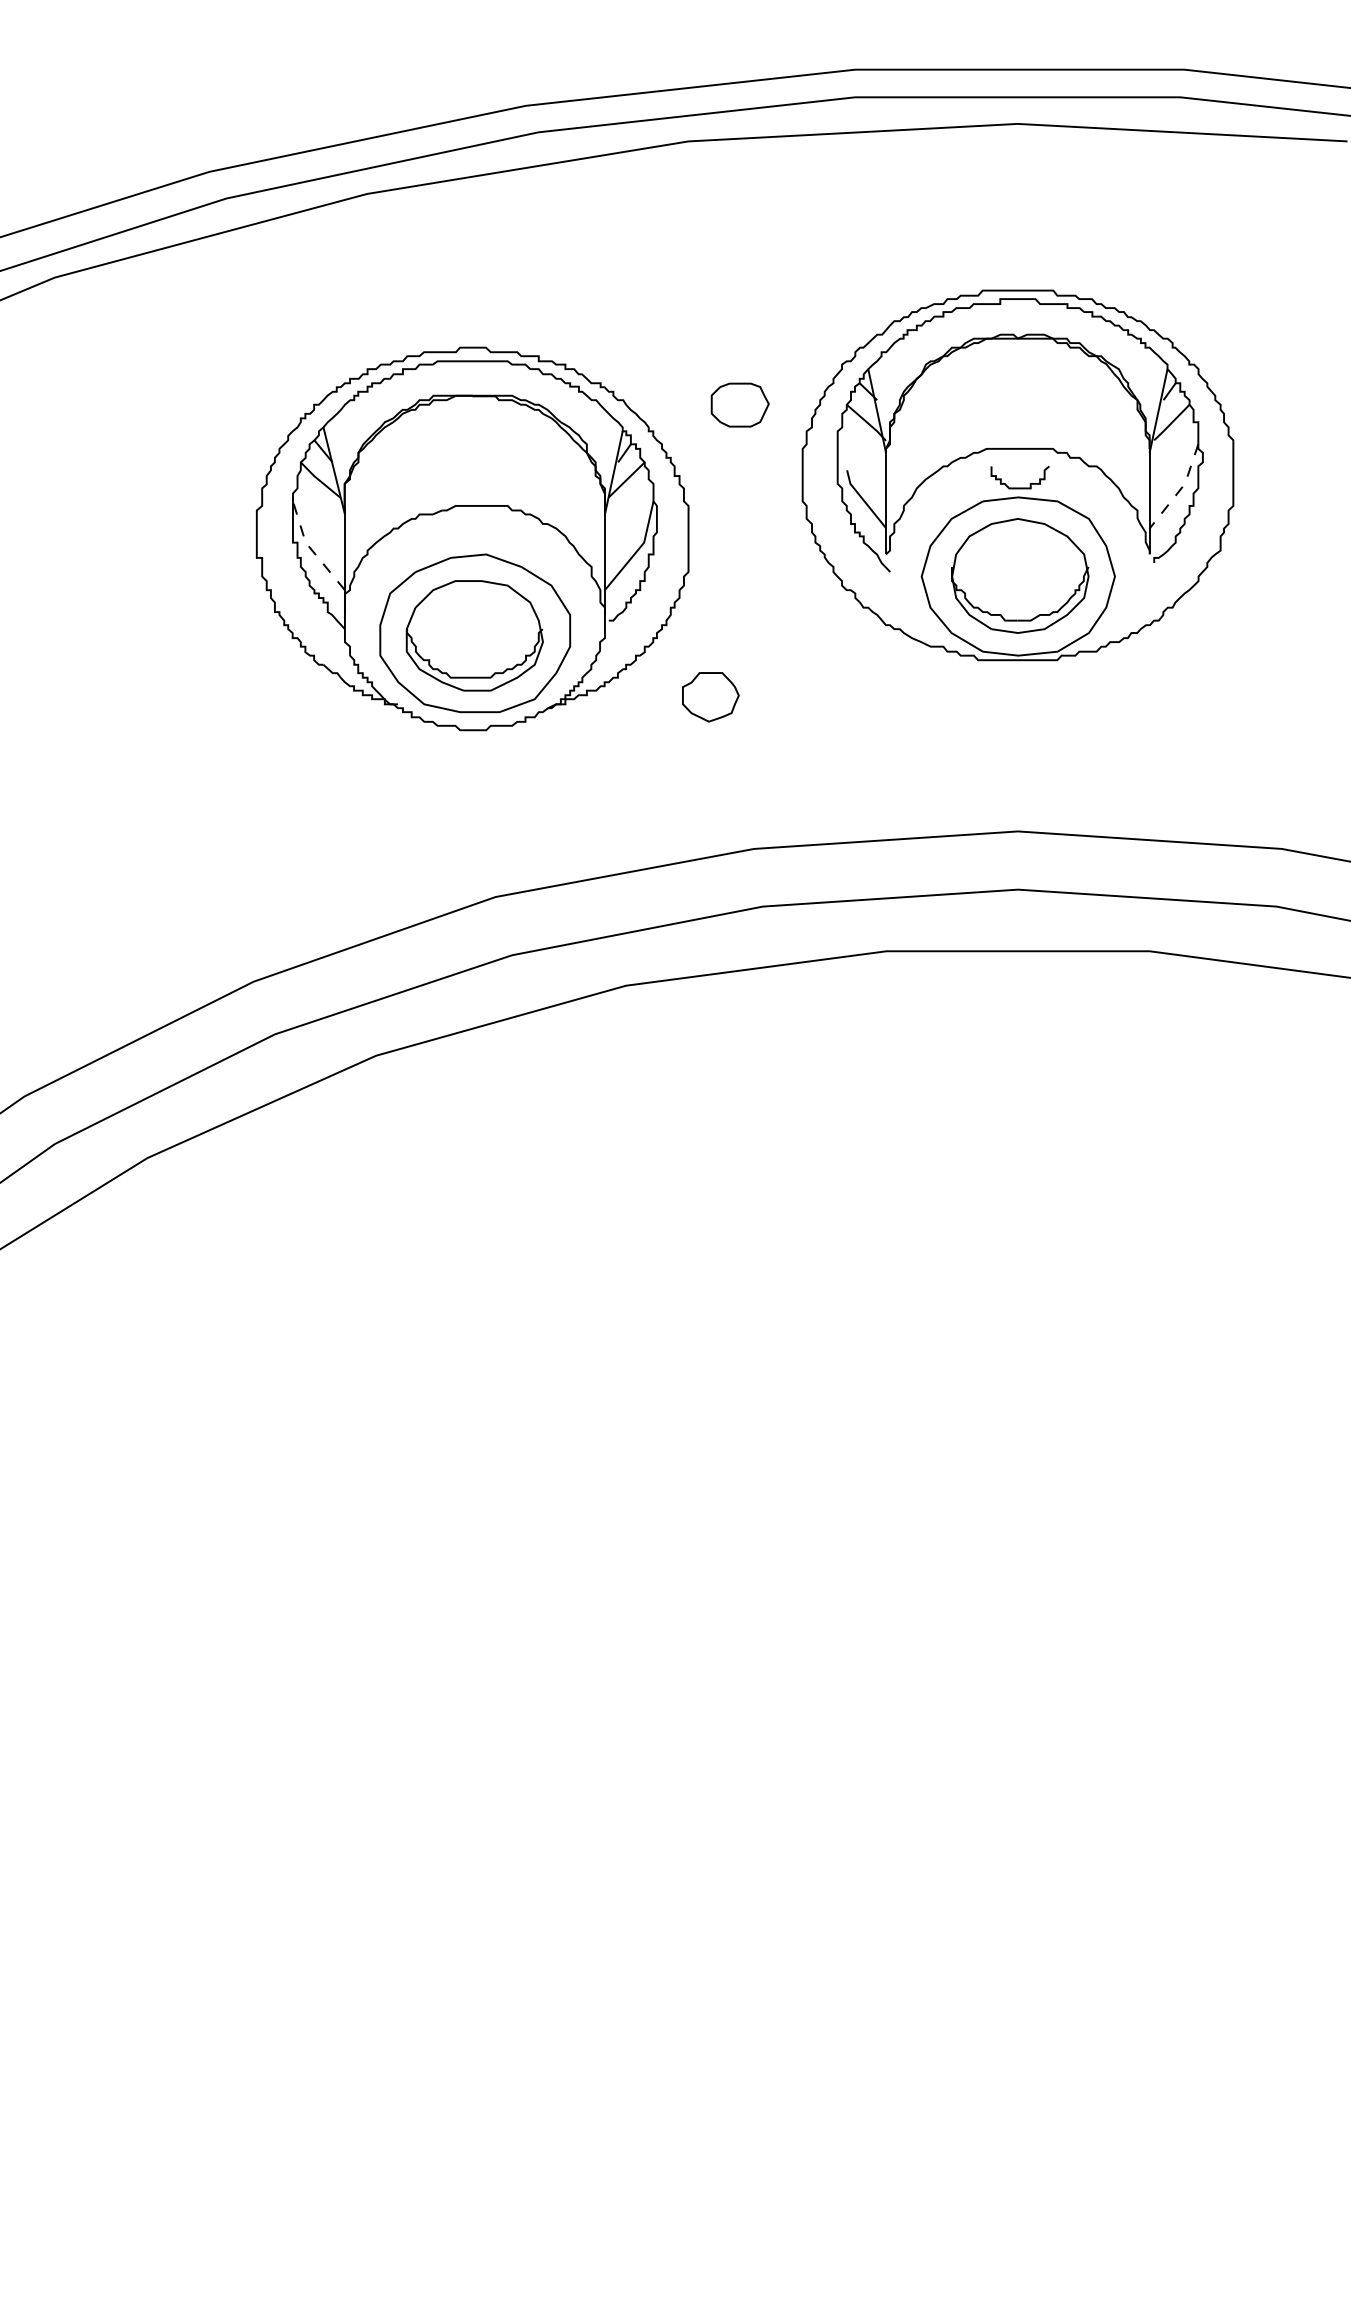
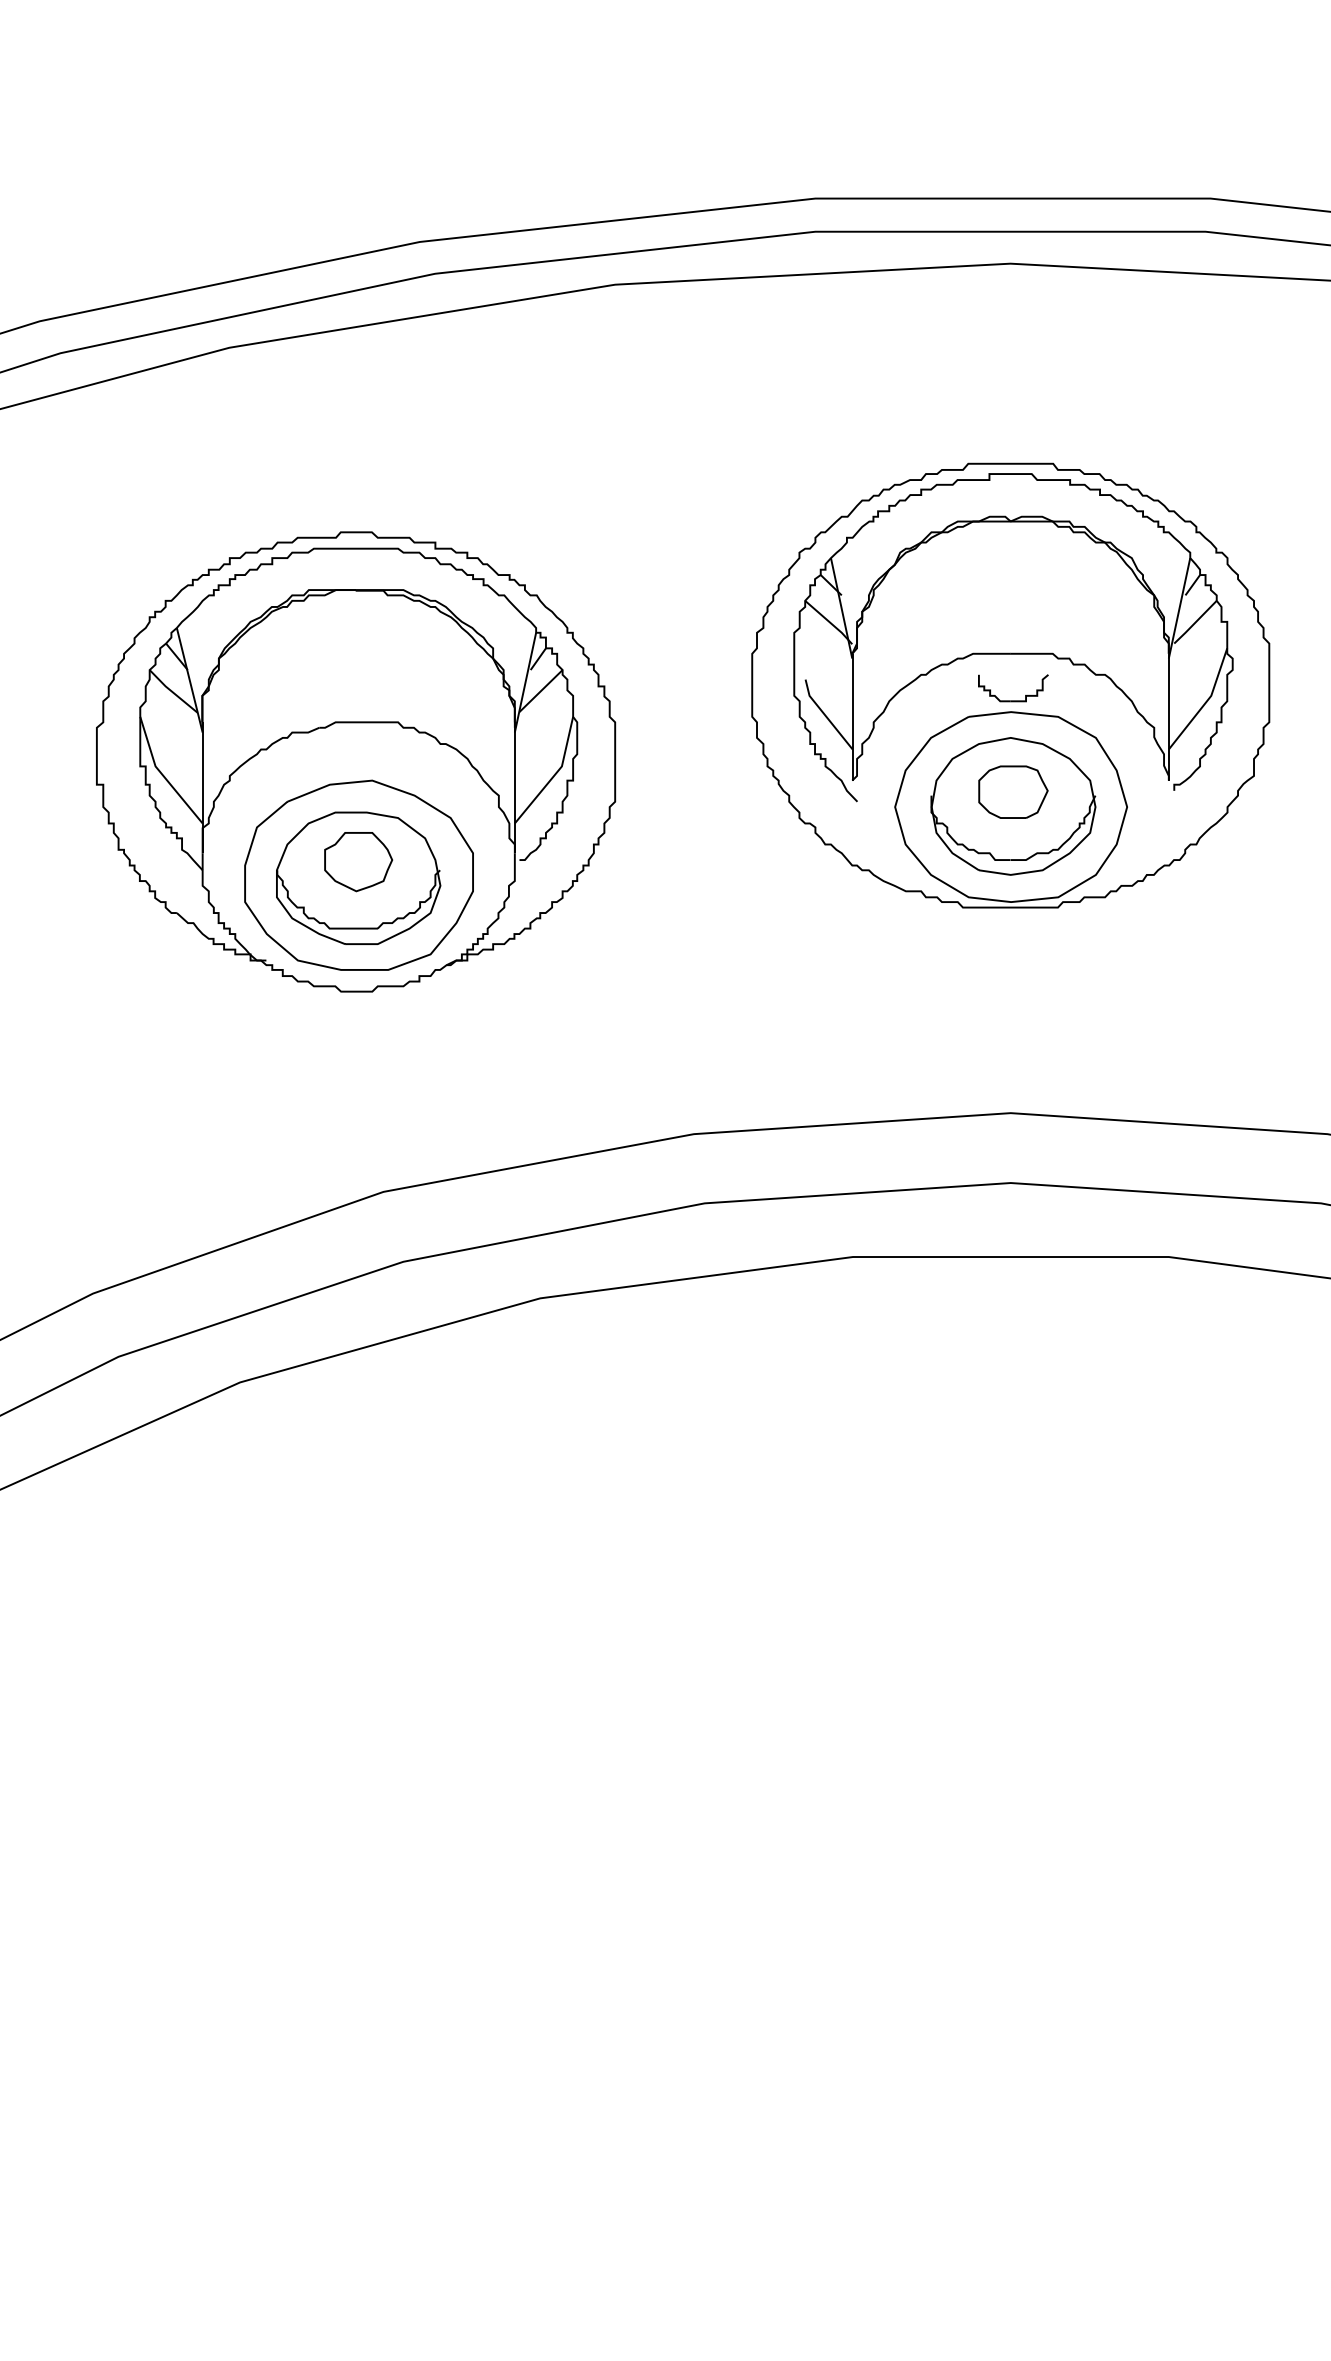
part: (739, 404) -> (1012, 791), moved
line: (1180, 489) -> (1205, 702), dashed -> solid
line: (310, 548) -> (161, 773), dashed -> solid
part: (710, 697) -> (358, 862), moved

